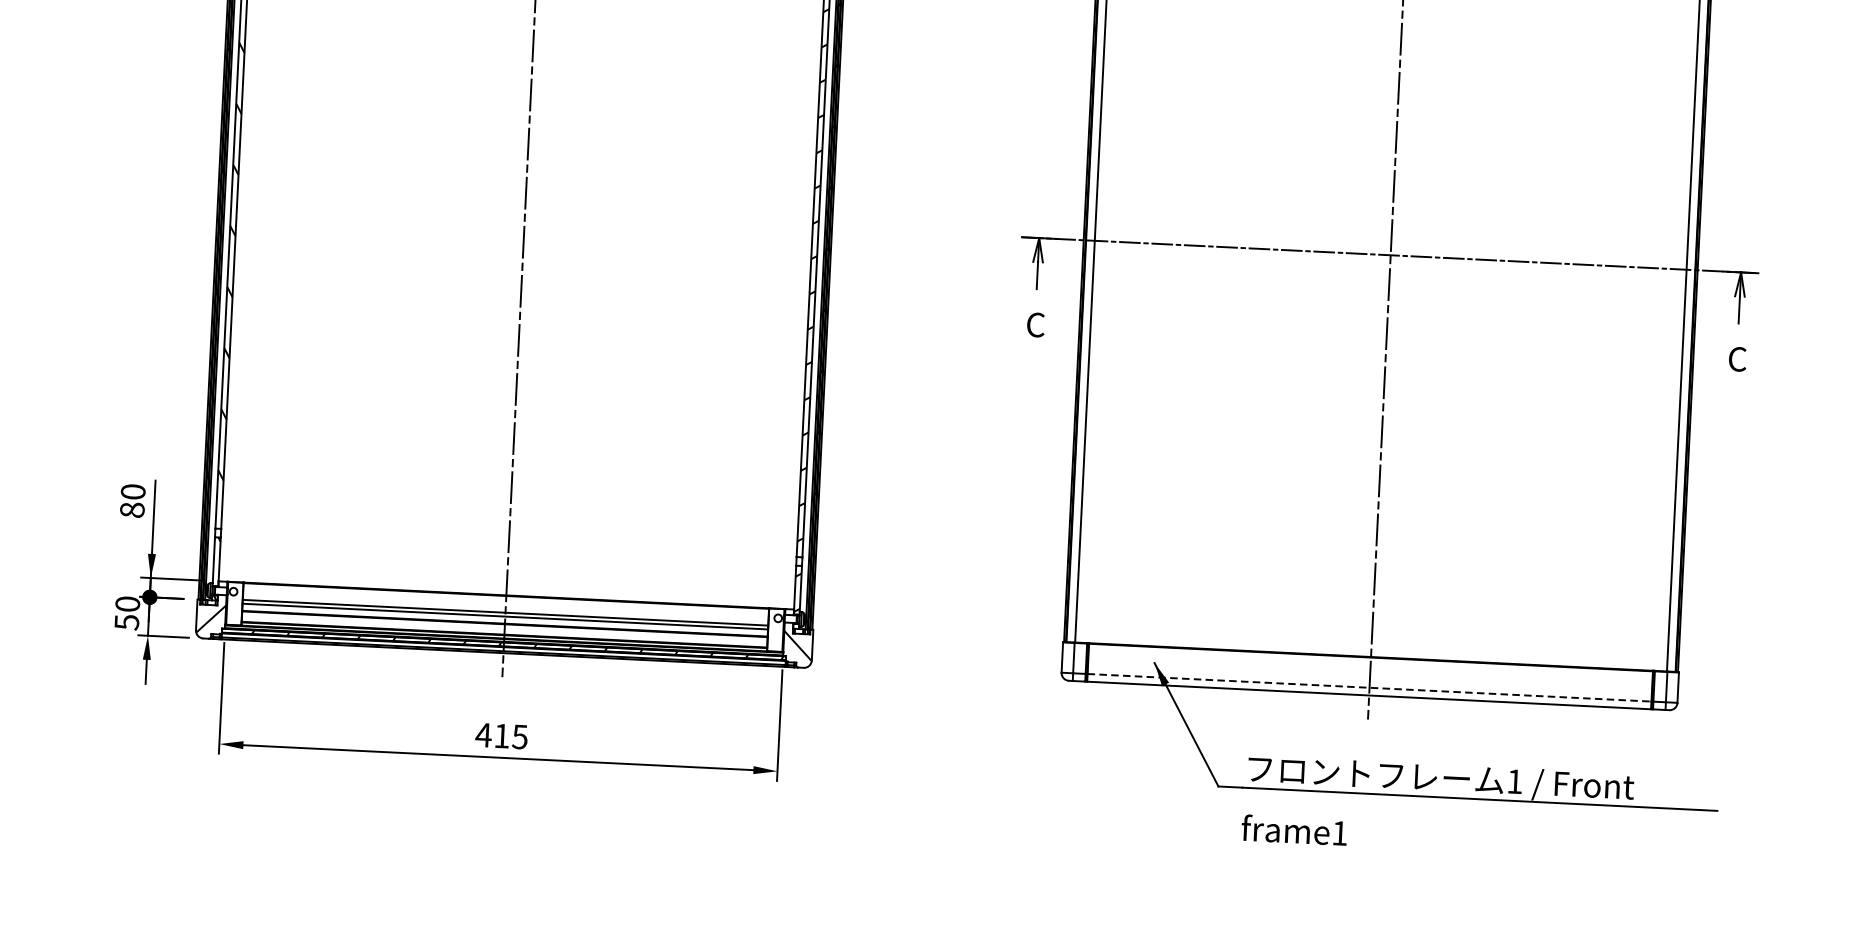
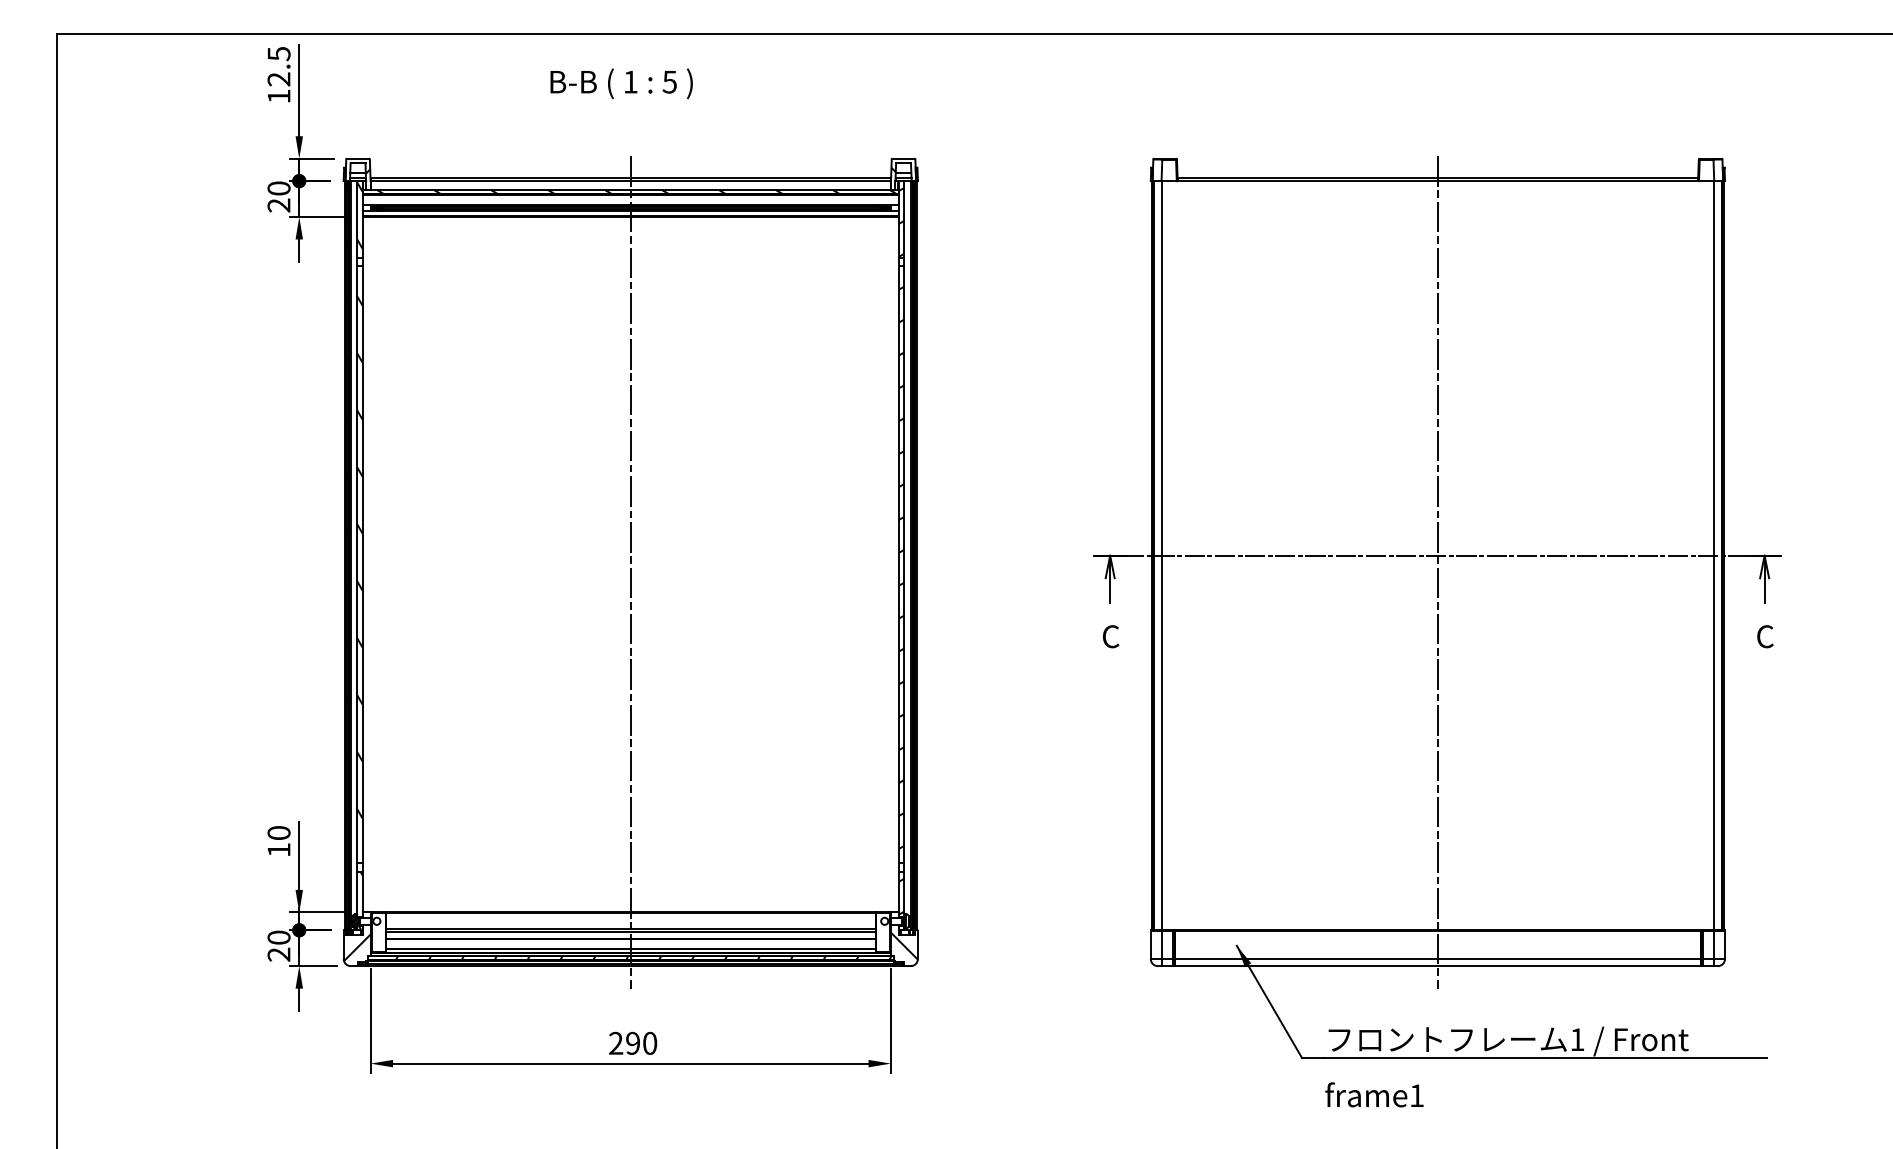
text: (131, 510) -> (278, 850), 80 -> 10
text: (126, 622) -> (278, 954), 50 -> 20
line: (1369, 688) -> (1437, 959), dashed -> solid
text: (501, 735) -> (632, 1042), 415 -> 290

